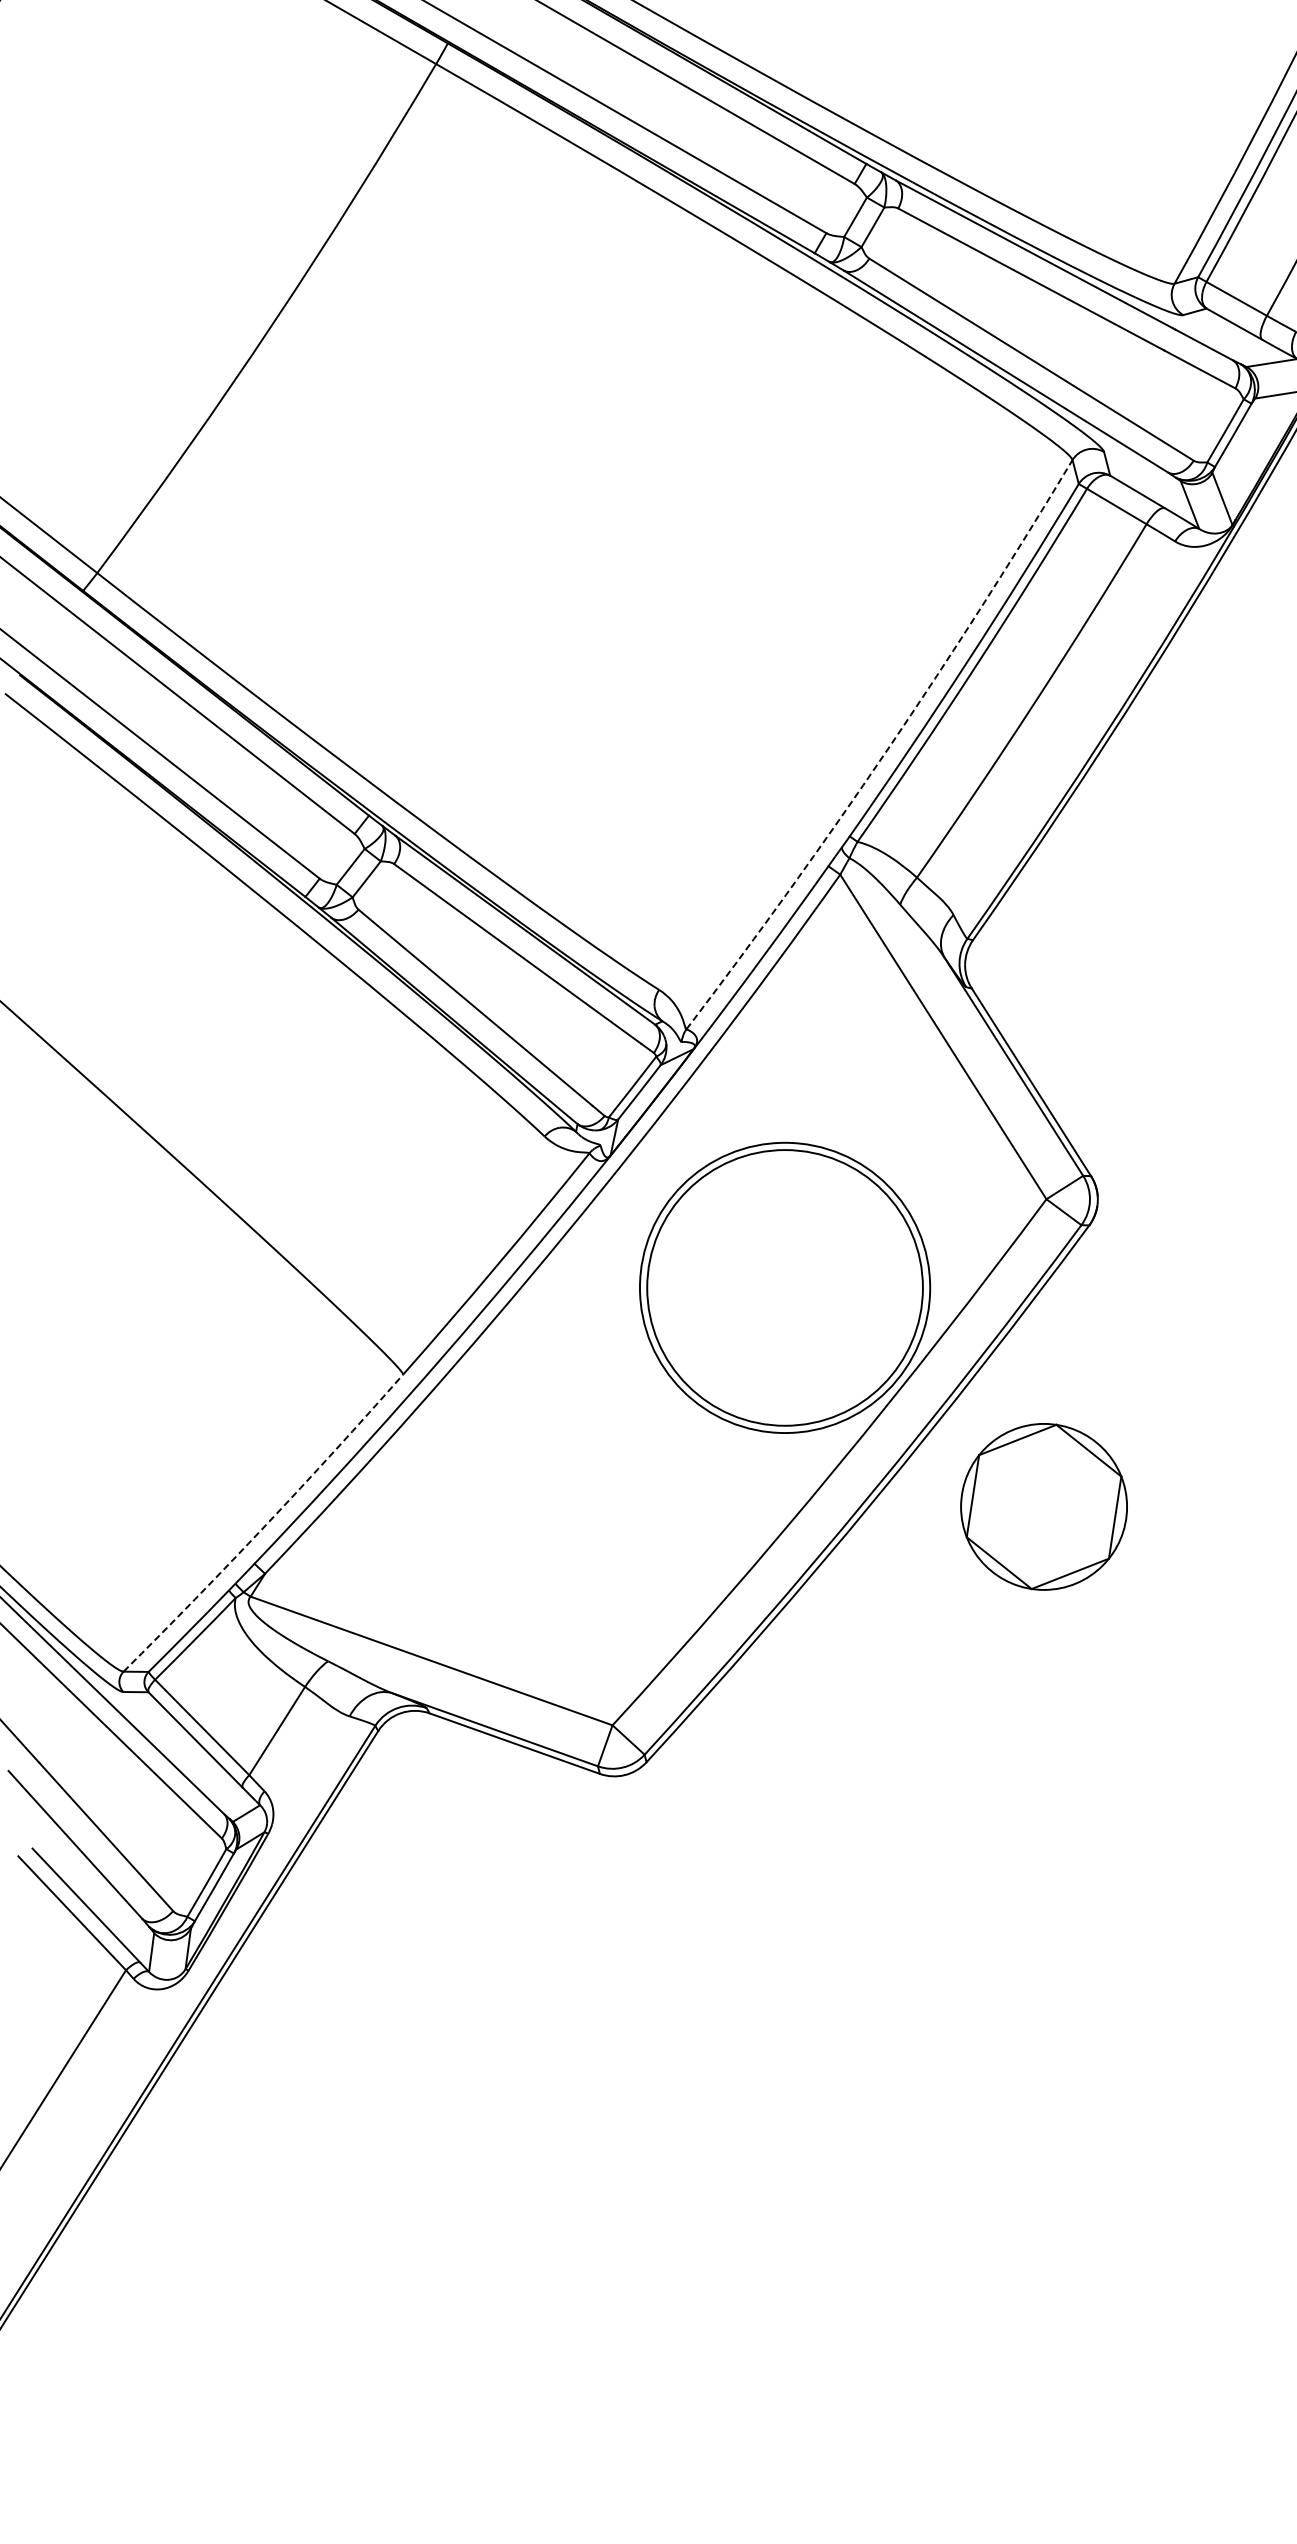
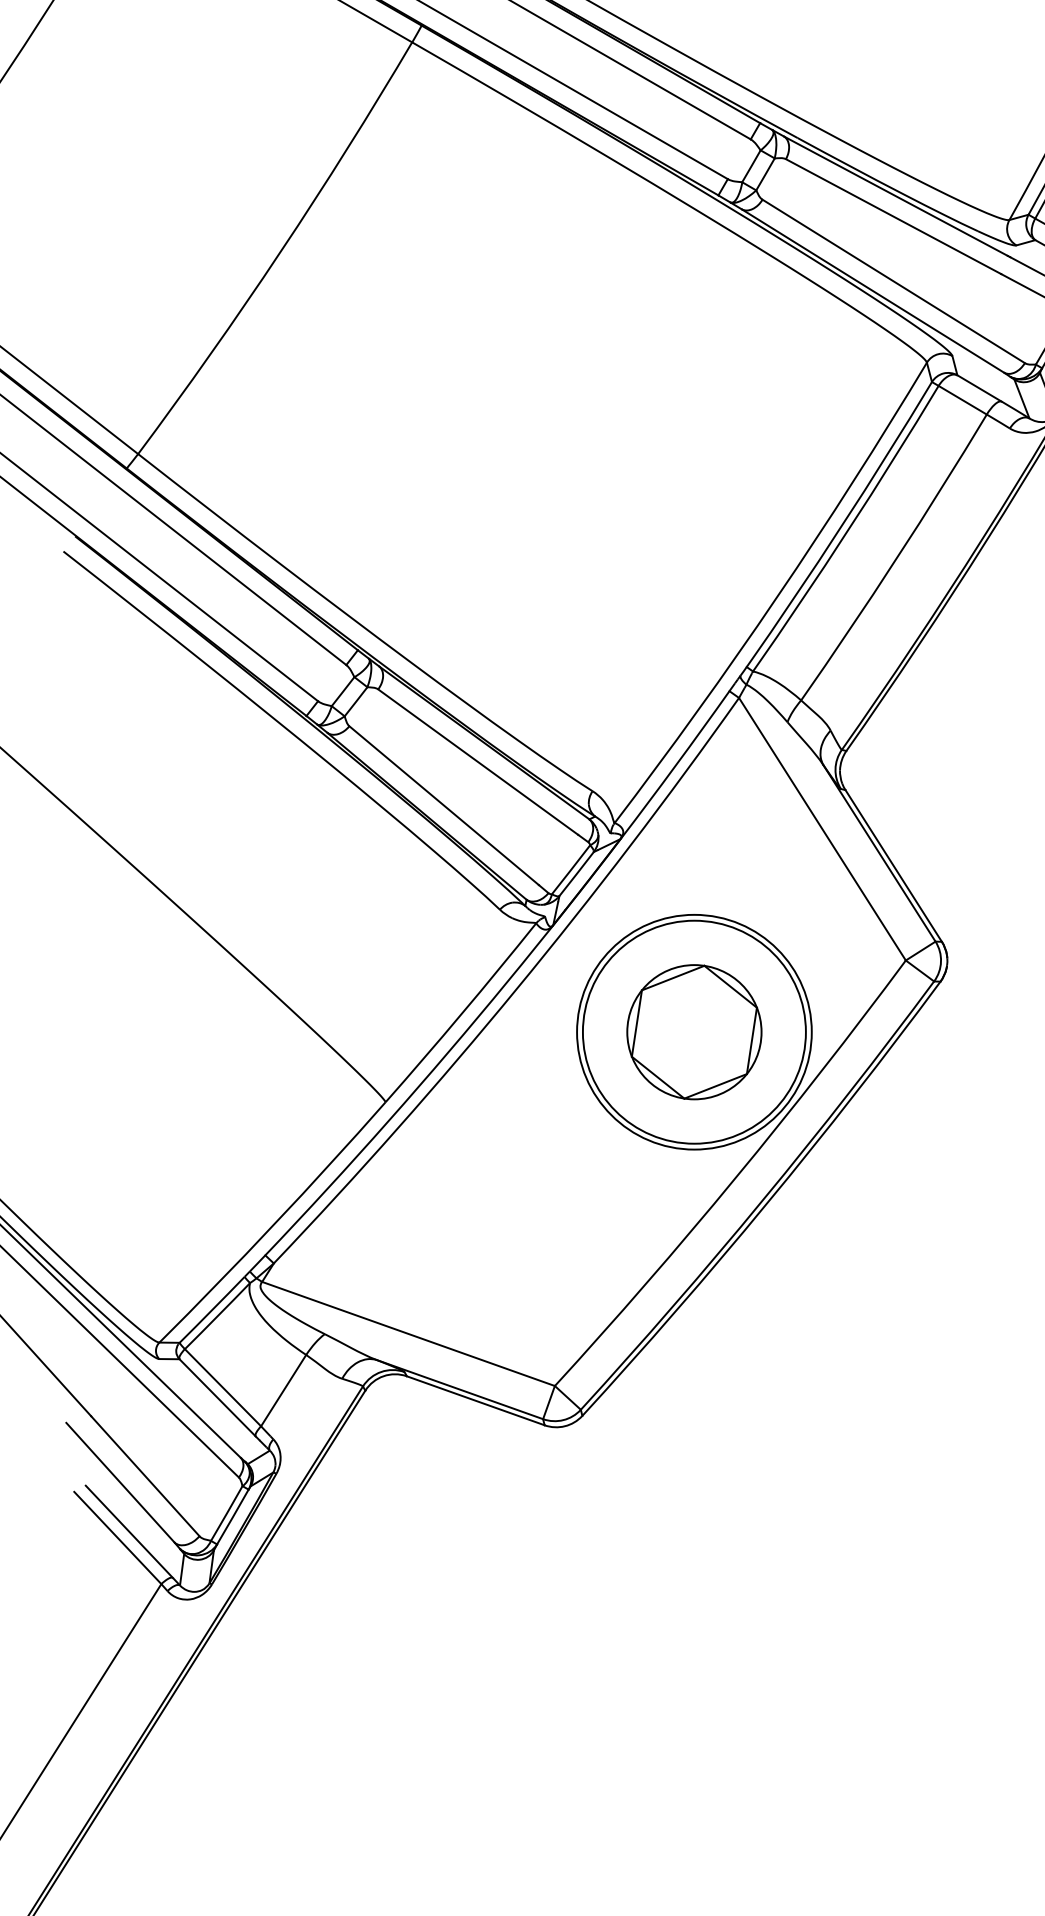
arc: (887, 750) -> (777, 597), dashed -> solid
part: (1043, 1506) -> (693, 1031), moved
arc: (265, 1525) -> (274, 1224), dashed -> solid

